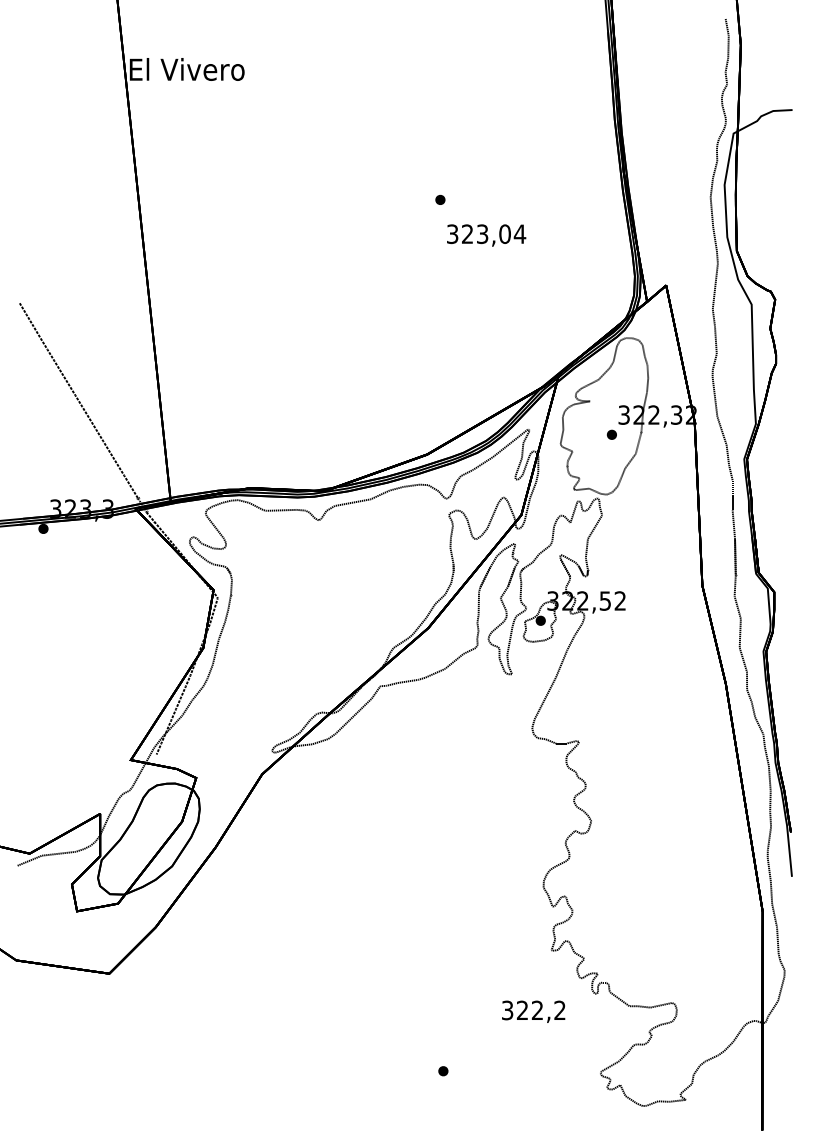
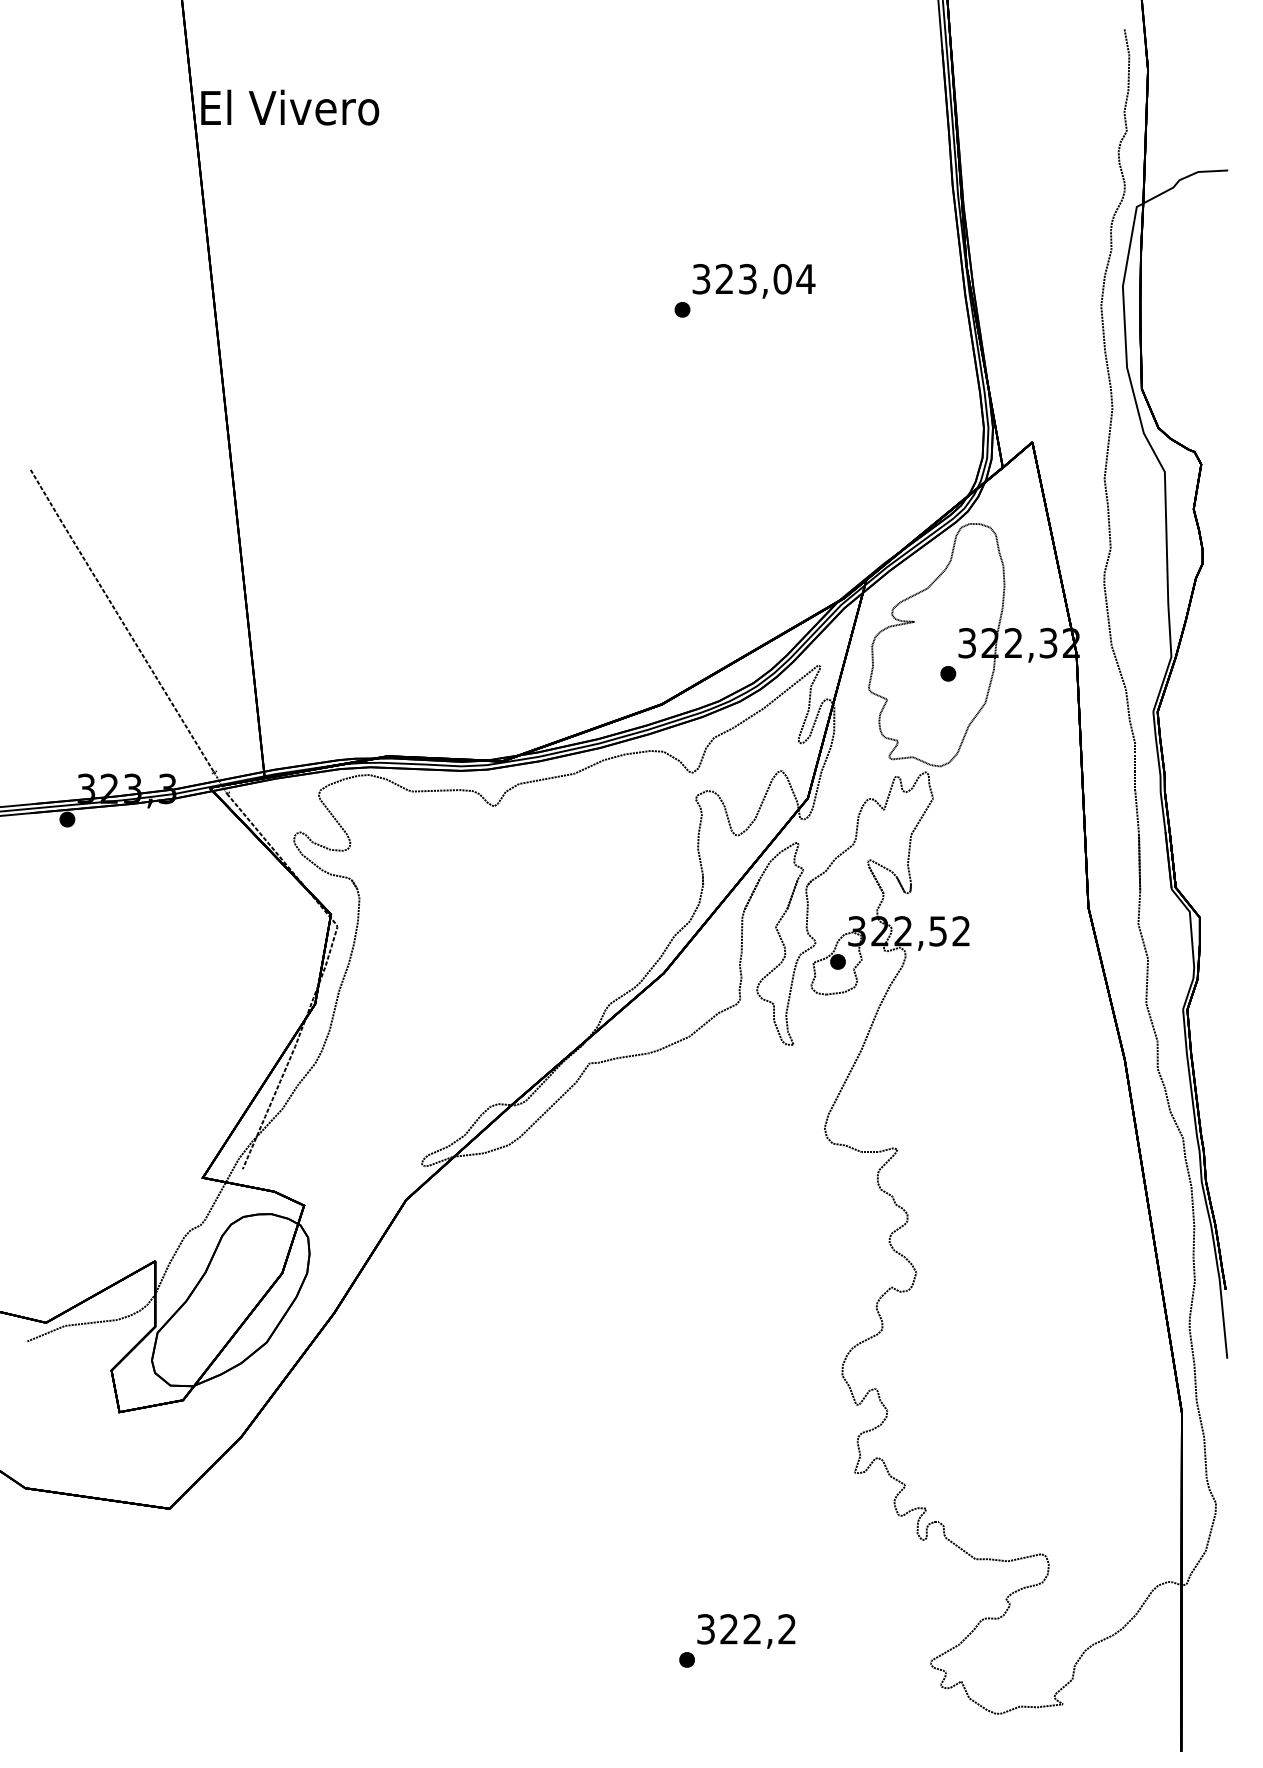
text: (486, 235) -> (753, 281), moved
text: (533, 1011) -> (746, 1630), moved

